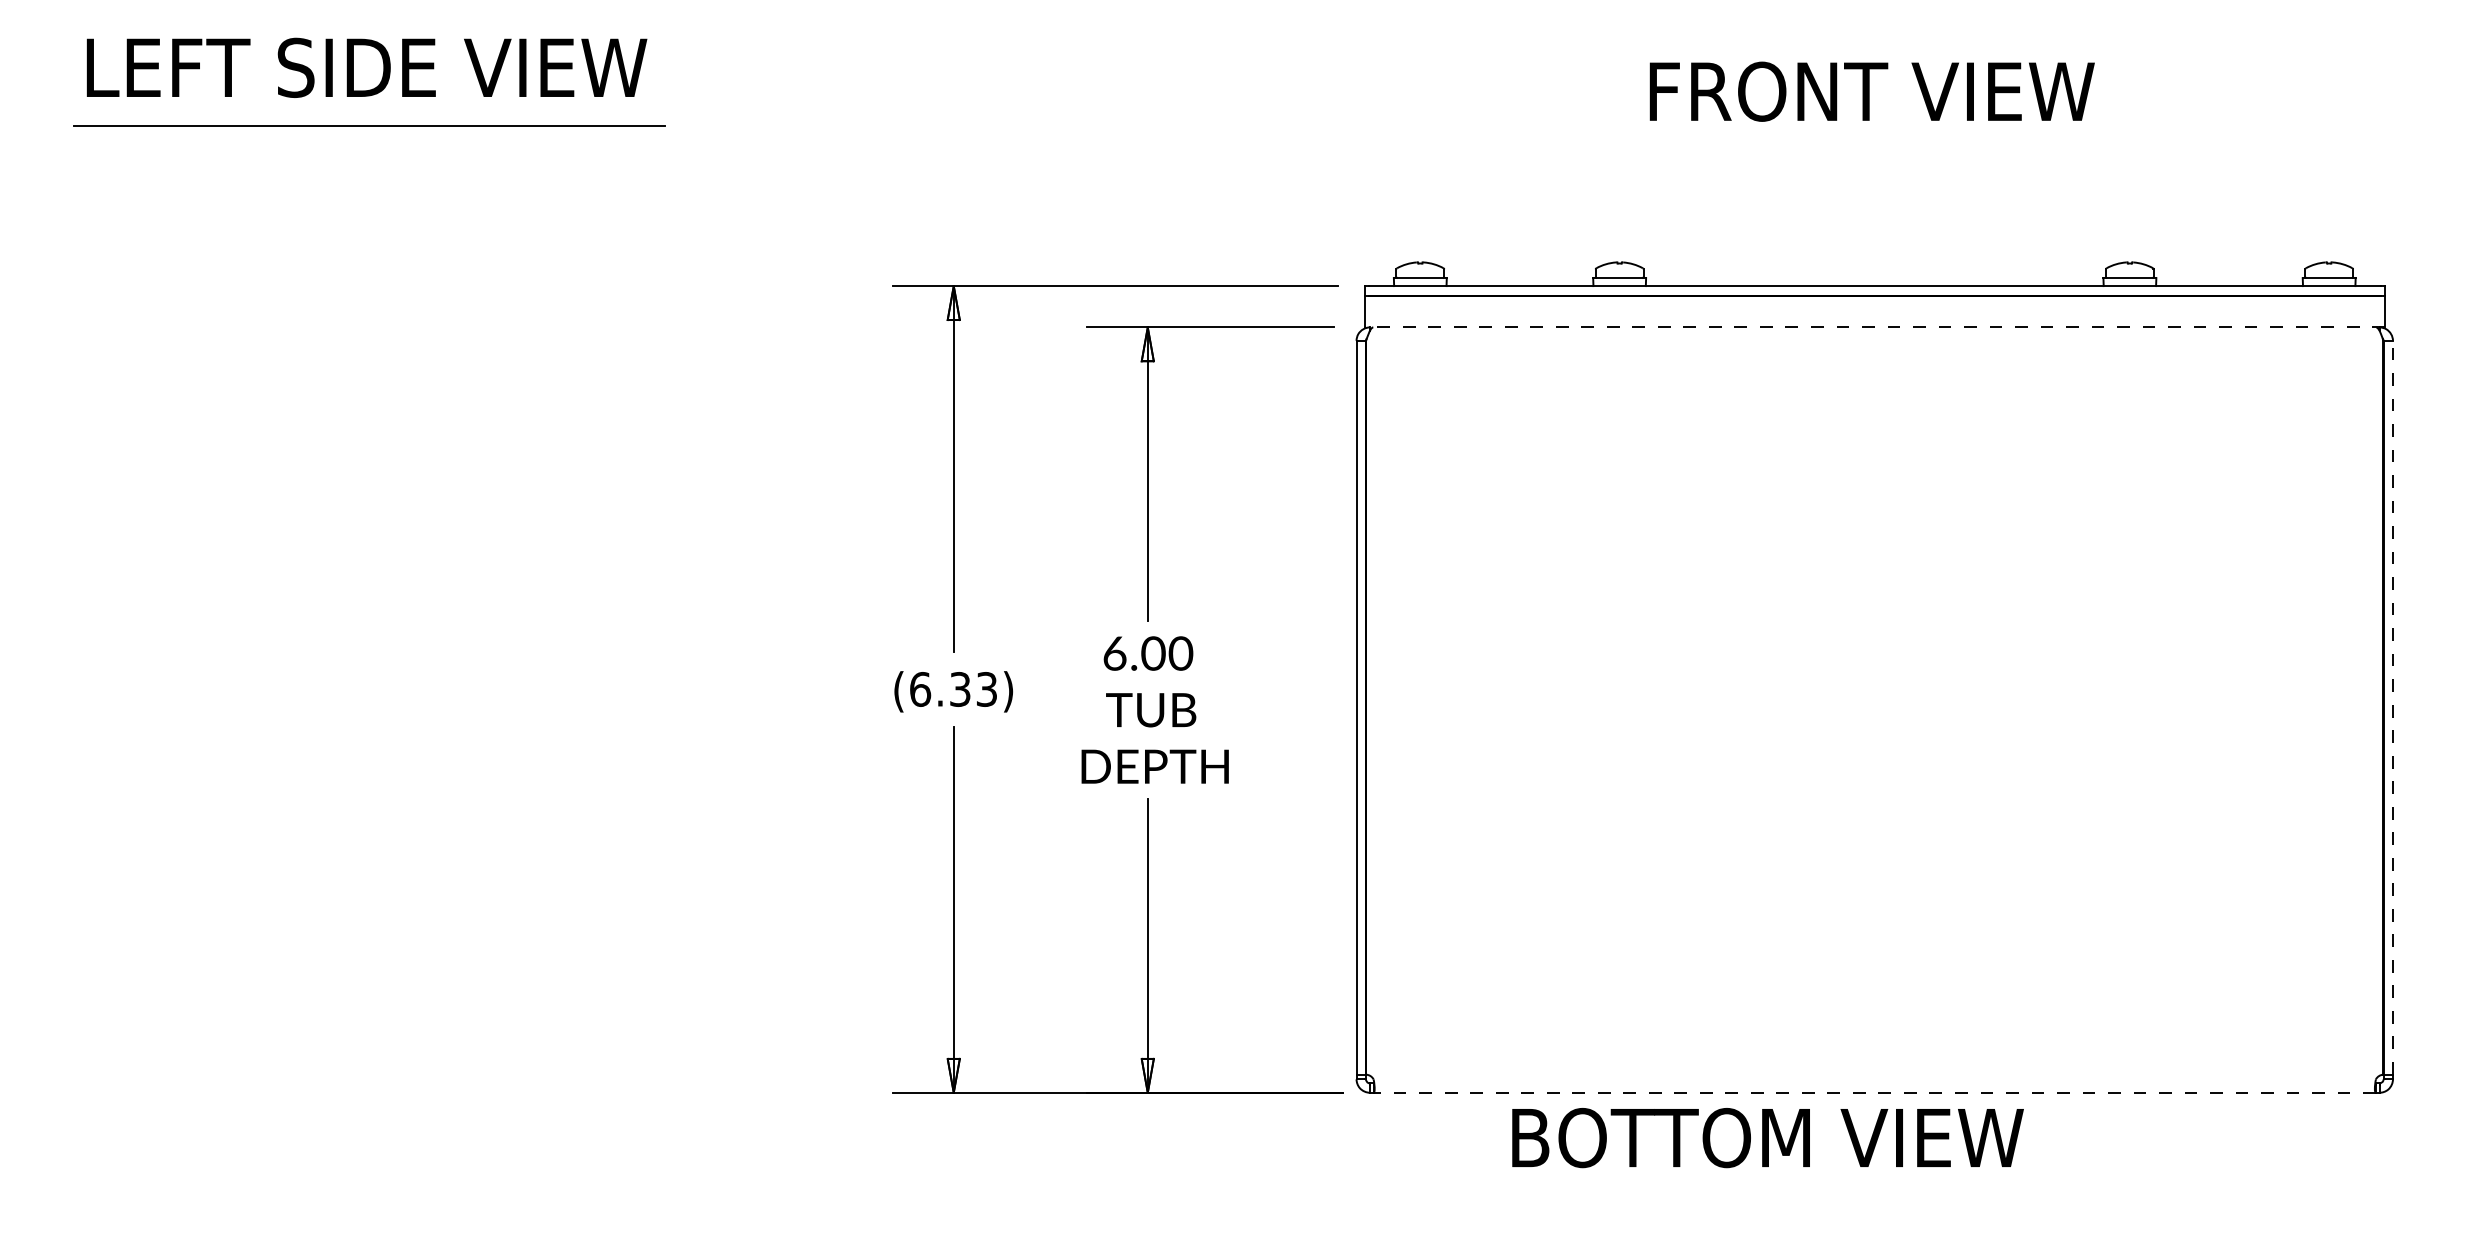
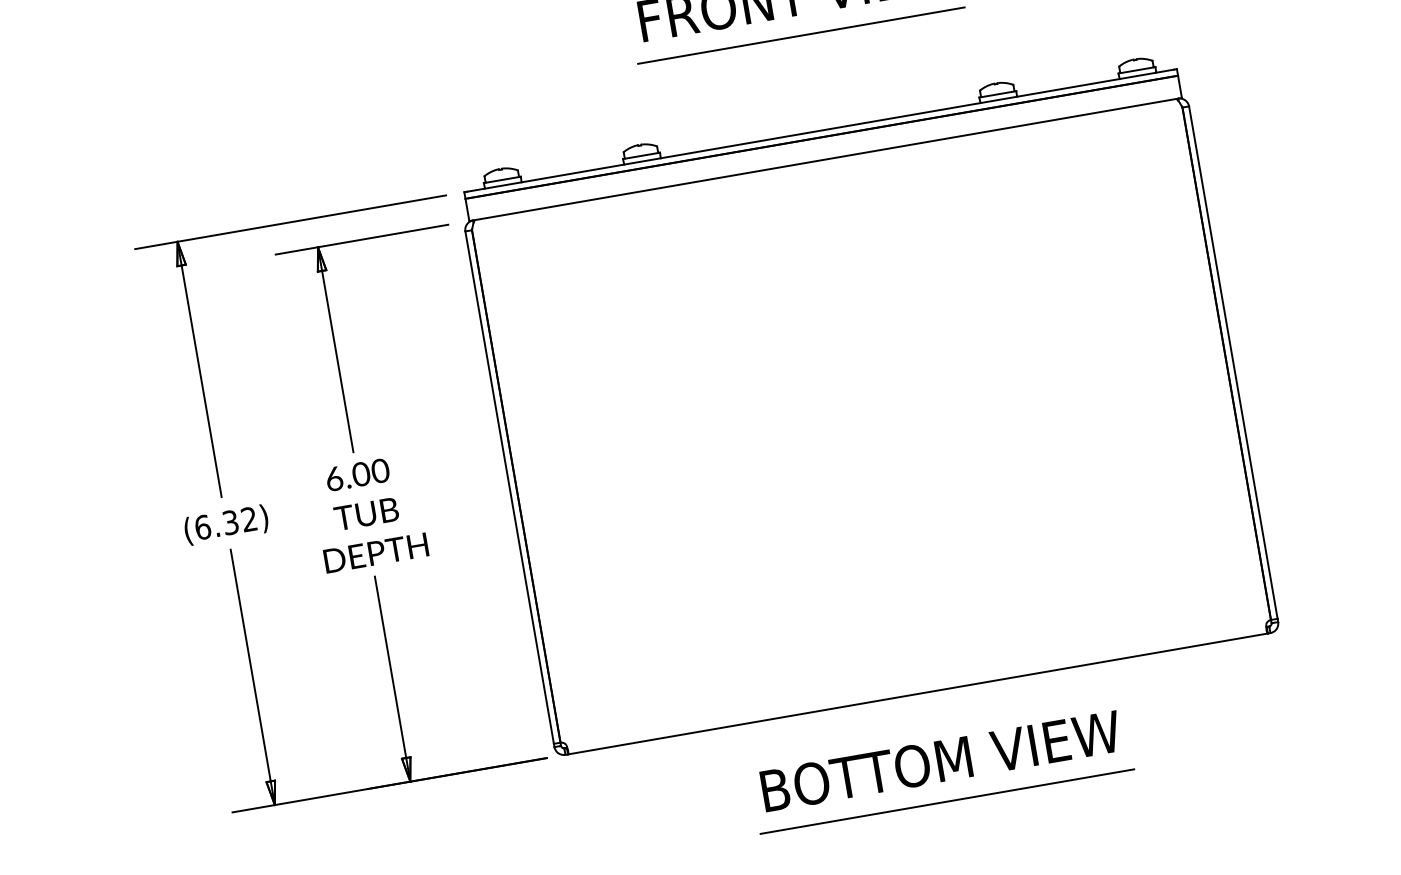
line: (1870, 149) -> (801, 35), added
line: (1874, 327) -> (825, 159), dashed -> solid
text: (986, 689) -> (249, 519), (6.33) -> (6.32)
line: (2392, 707) -> (1232, 362), dashed -> solid
line: (1874, 1092) -> (917, 693), dashed -> solid
text: (1767, 1138) -> (940, 761), moved
line: (1889, 1249) -> (947, 801), added

